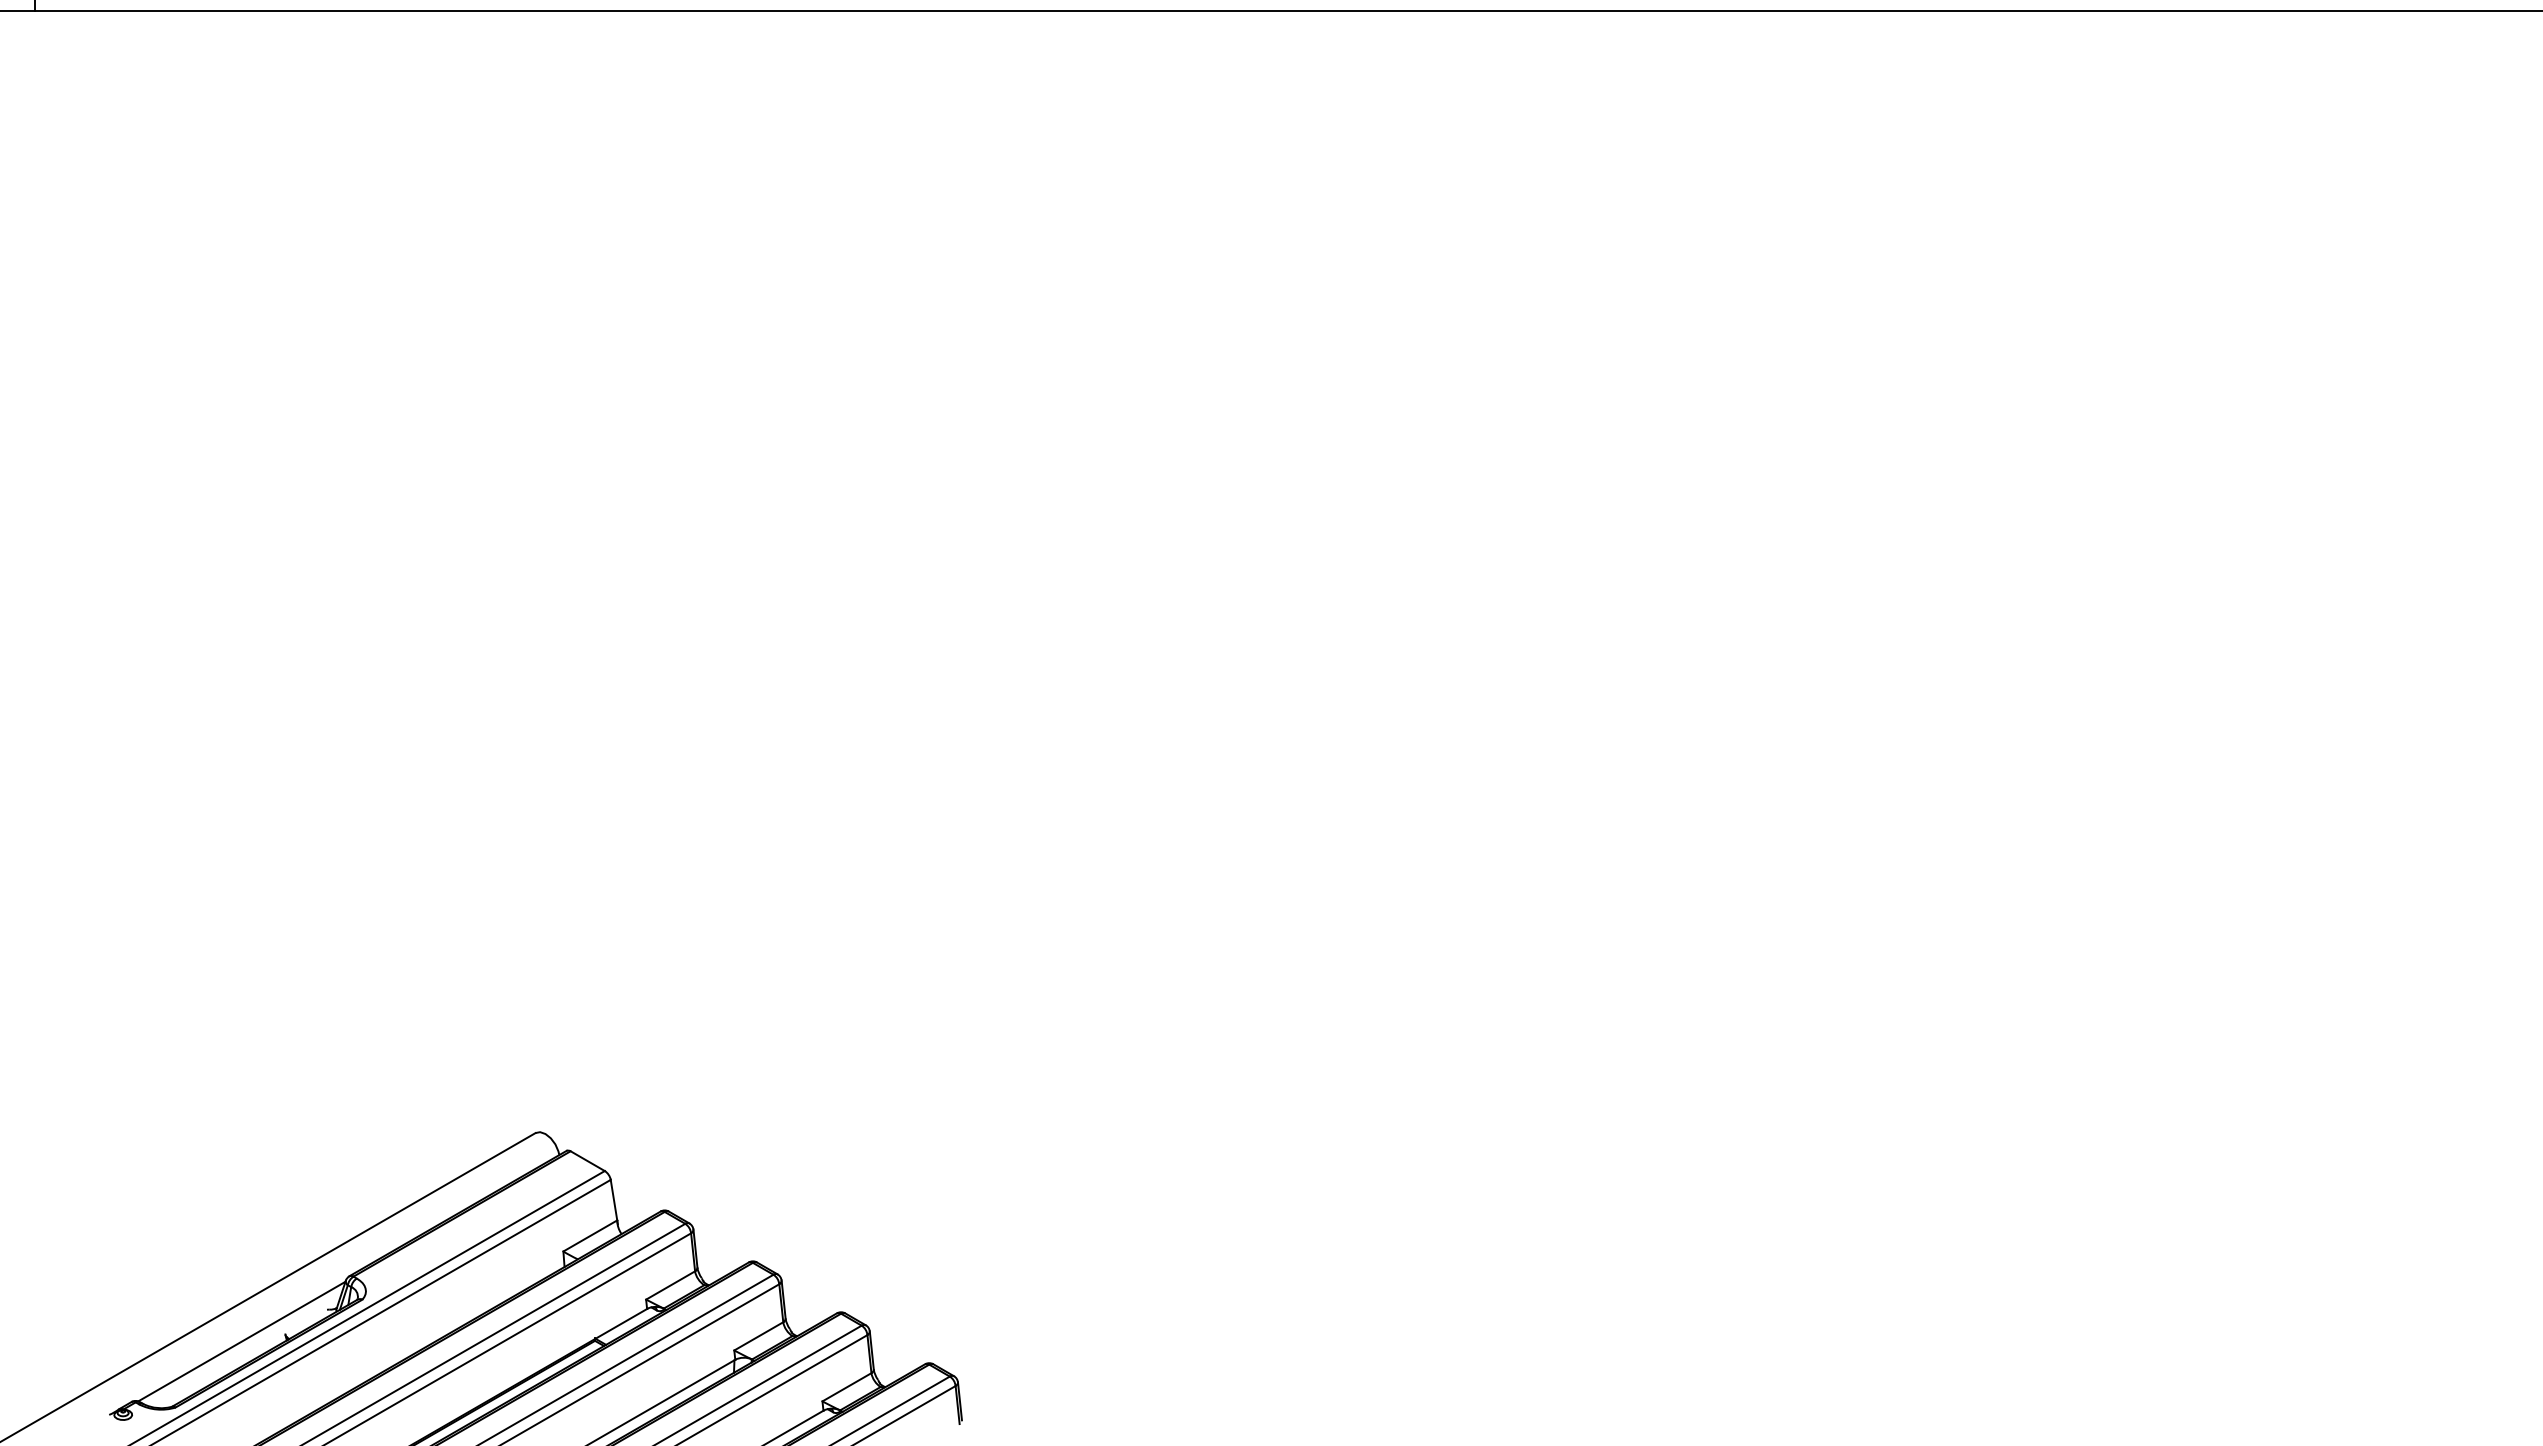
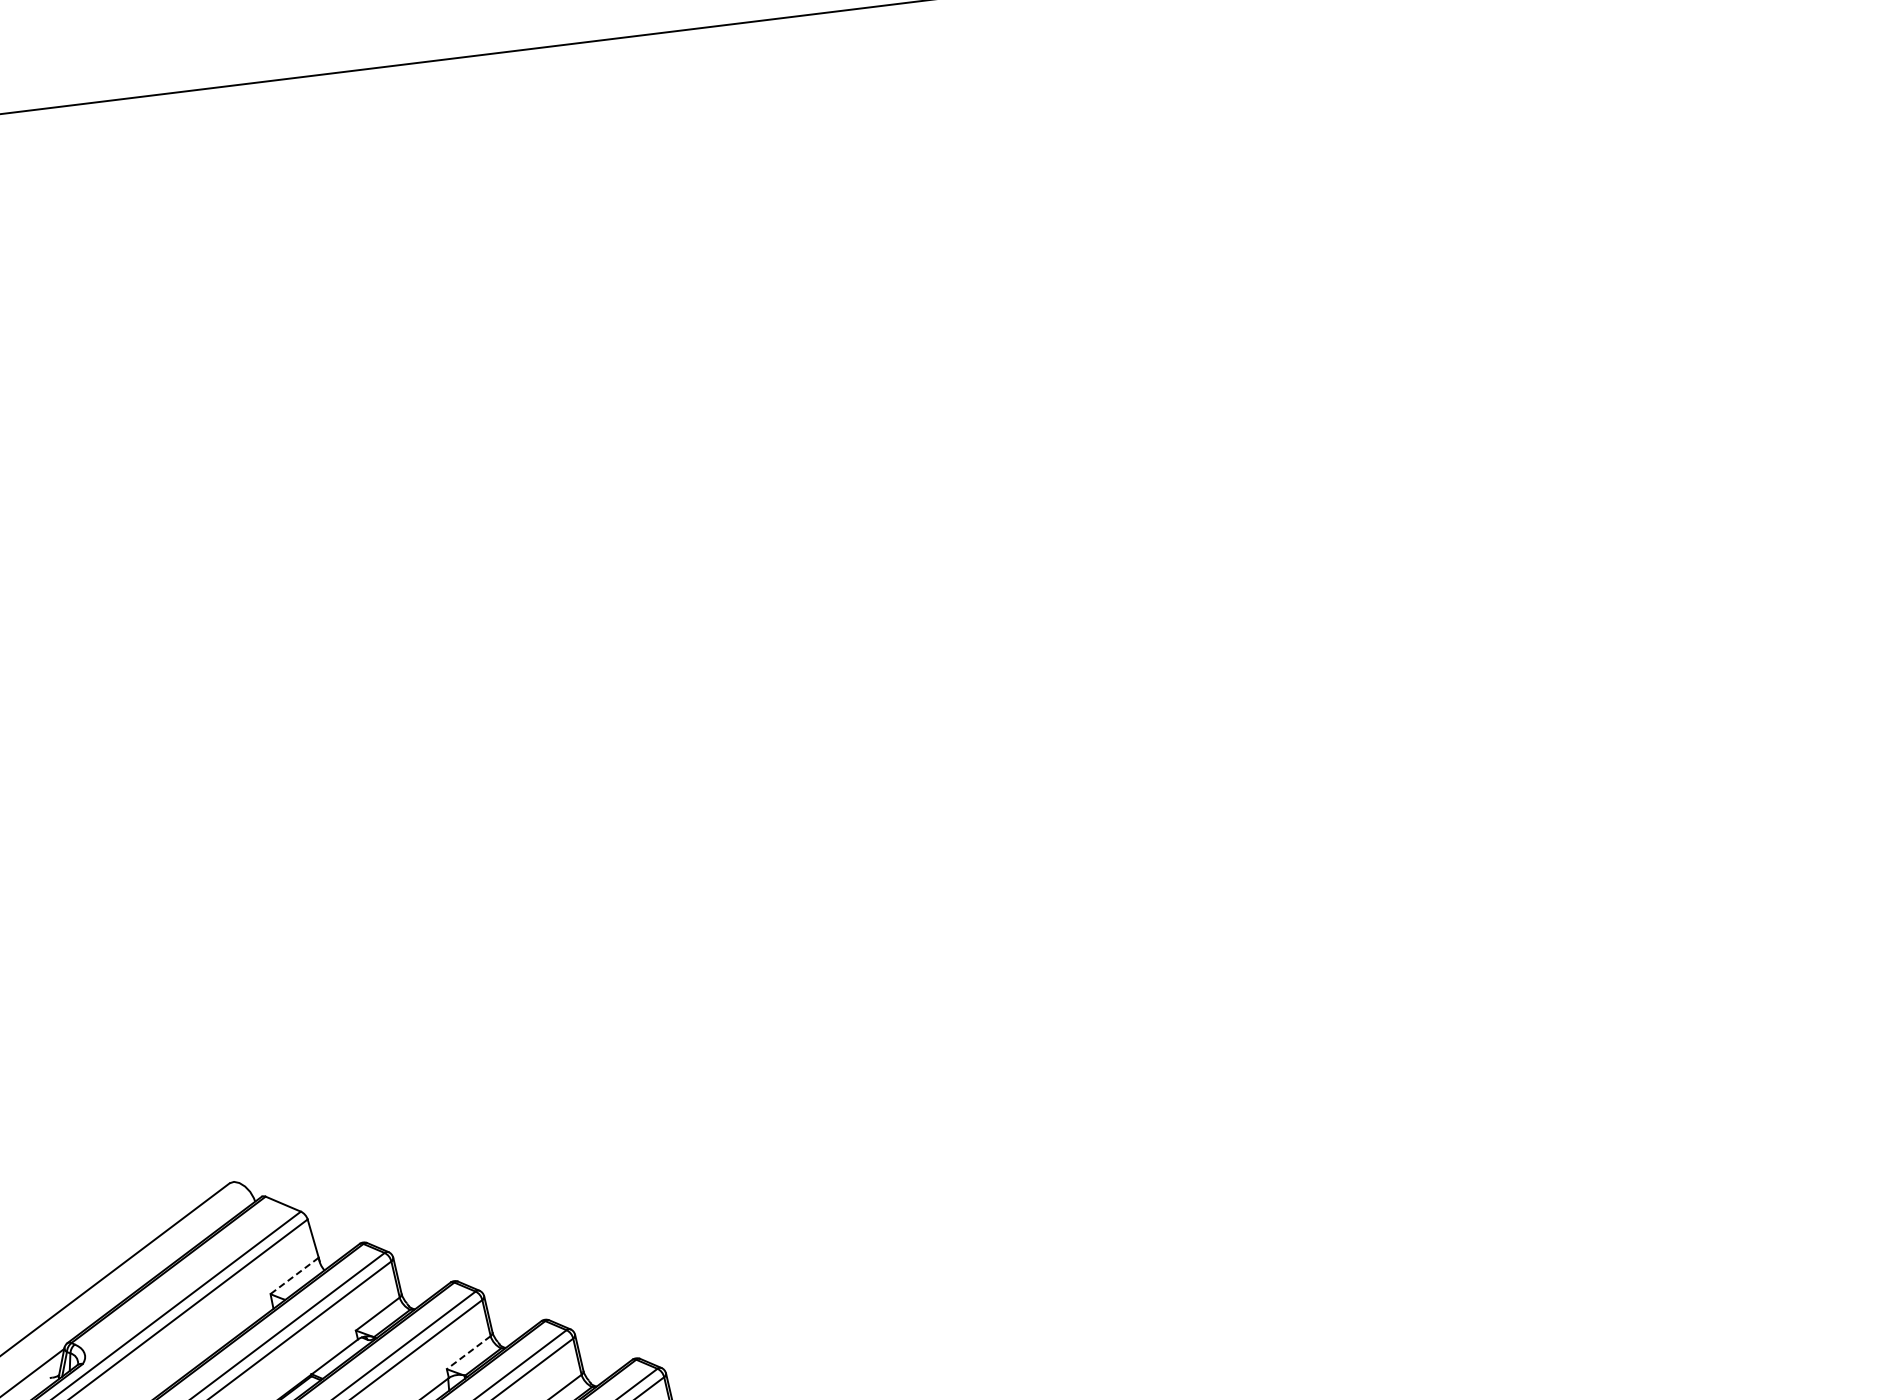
line: (589, 1236) -> (293, 1276), solid -> dashed
line: (758, 1336) -> (468, 1352), solid -> dashed

